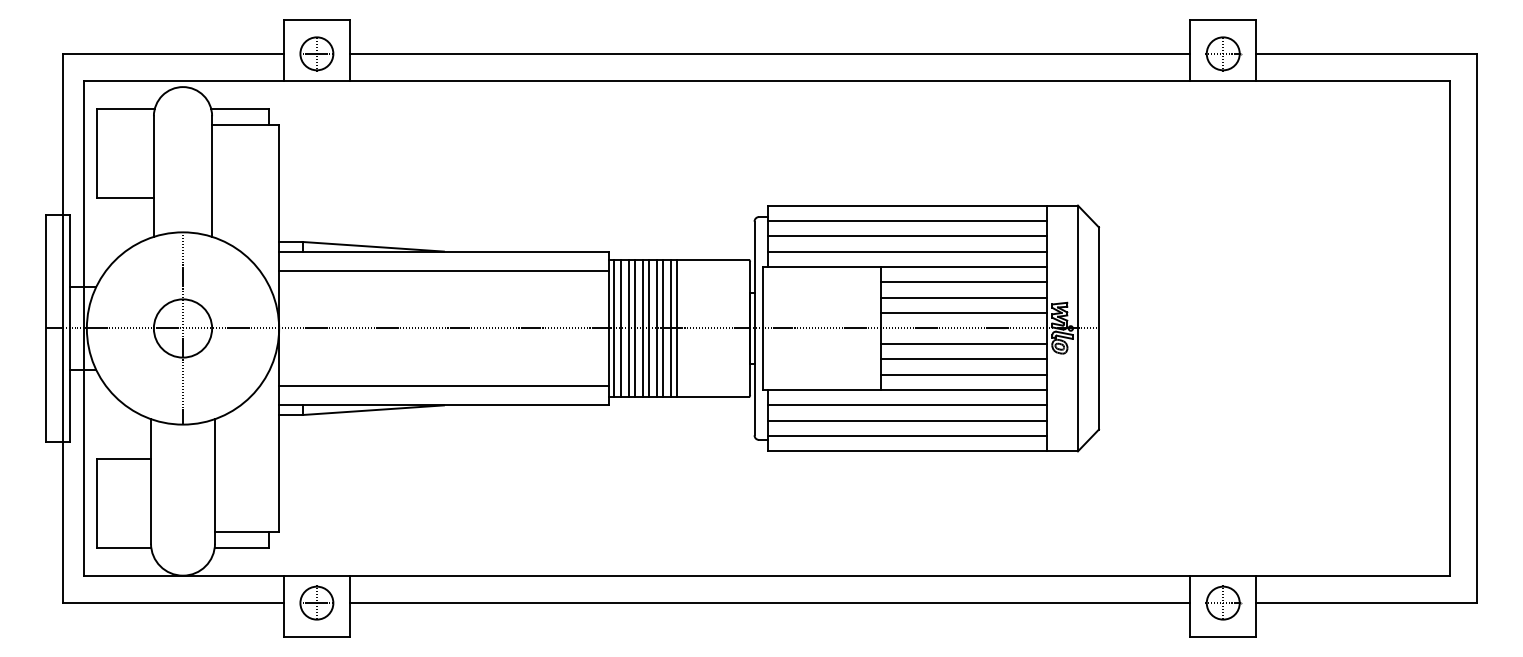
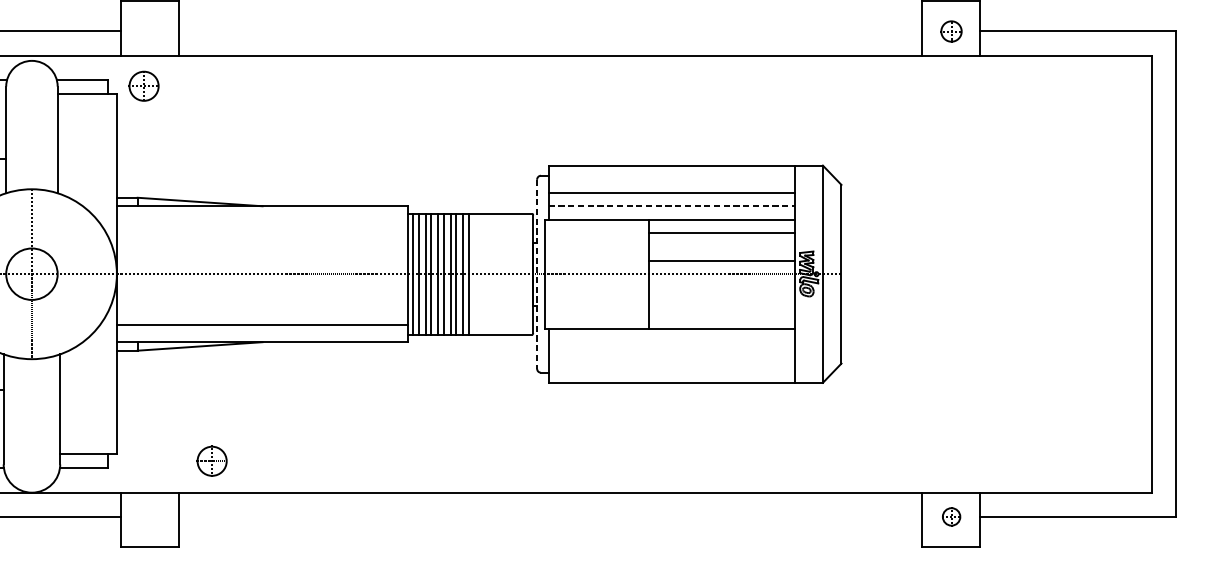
part: (316, 53) -> (143, 85), moved
line: (769, 53) -> (550, 31), removed
part: (1223, 53) -> (951, 31), size x0.7
line: (906, 220) -> (671, 178), removed
line: (907, 251) -> (672, 206), solid -> dashed
line: (443, 270) -> (262, 222), removed
line: (963, 297) -> (721, 246), removed
line: (754, 328) -> (537, 274), solid -> dashed
line: (963, 343) -> (721, 287), removed
line: (963, 359) -> (721, 301), removed
line: (963, 374) -> (721, 314), removed
line: (906, 405) -> (671, 342), removed
line: (906, 420) -> (671, 355), removed
line: (906, 436) -> (671, 369), removed
part: (316, 602) -> (211, 460), moved
part: (1223, 602) -> (951, 516), size x0.6
line: (769, 603) -> (550, 517), removed

